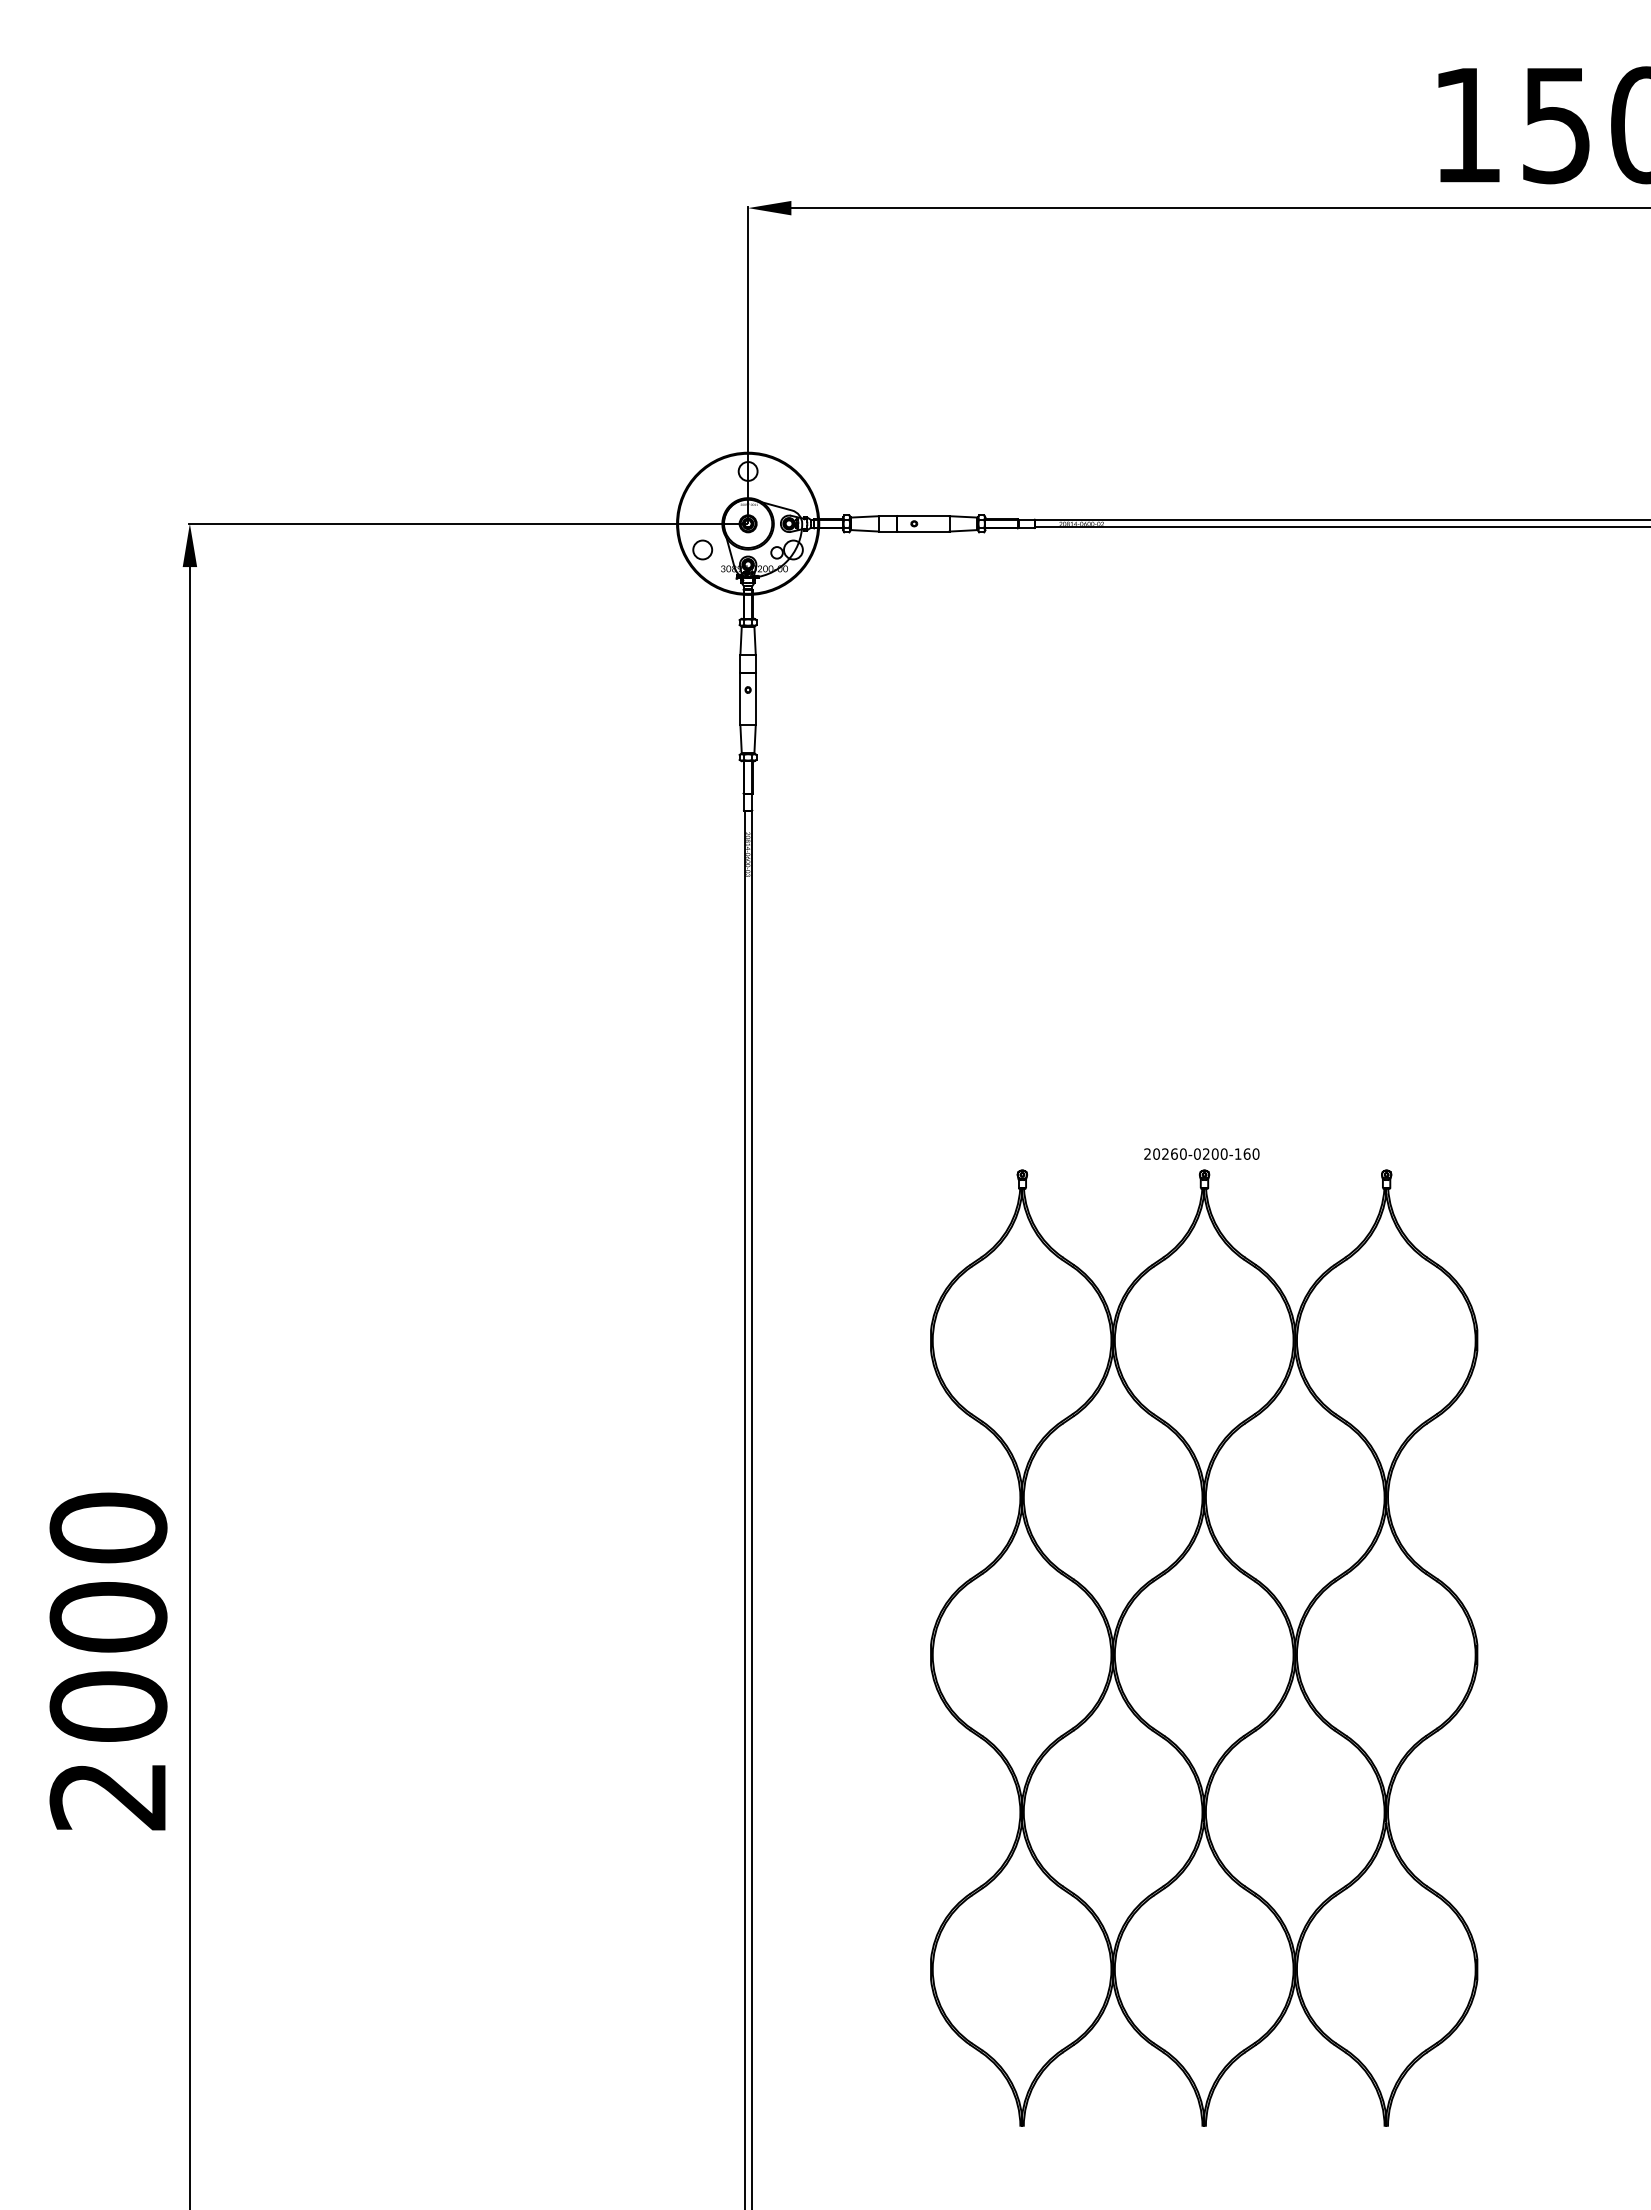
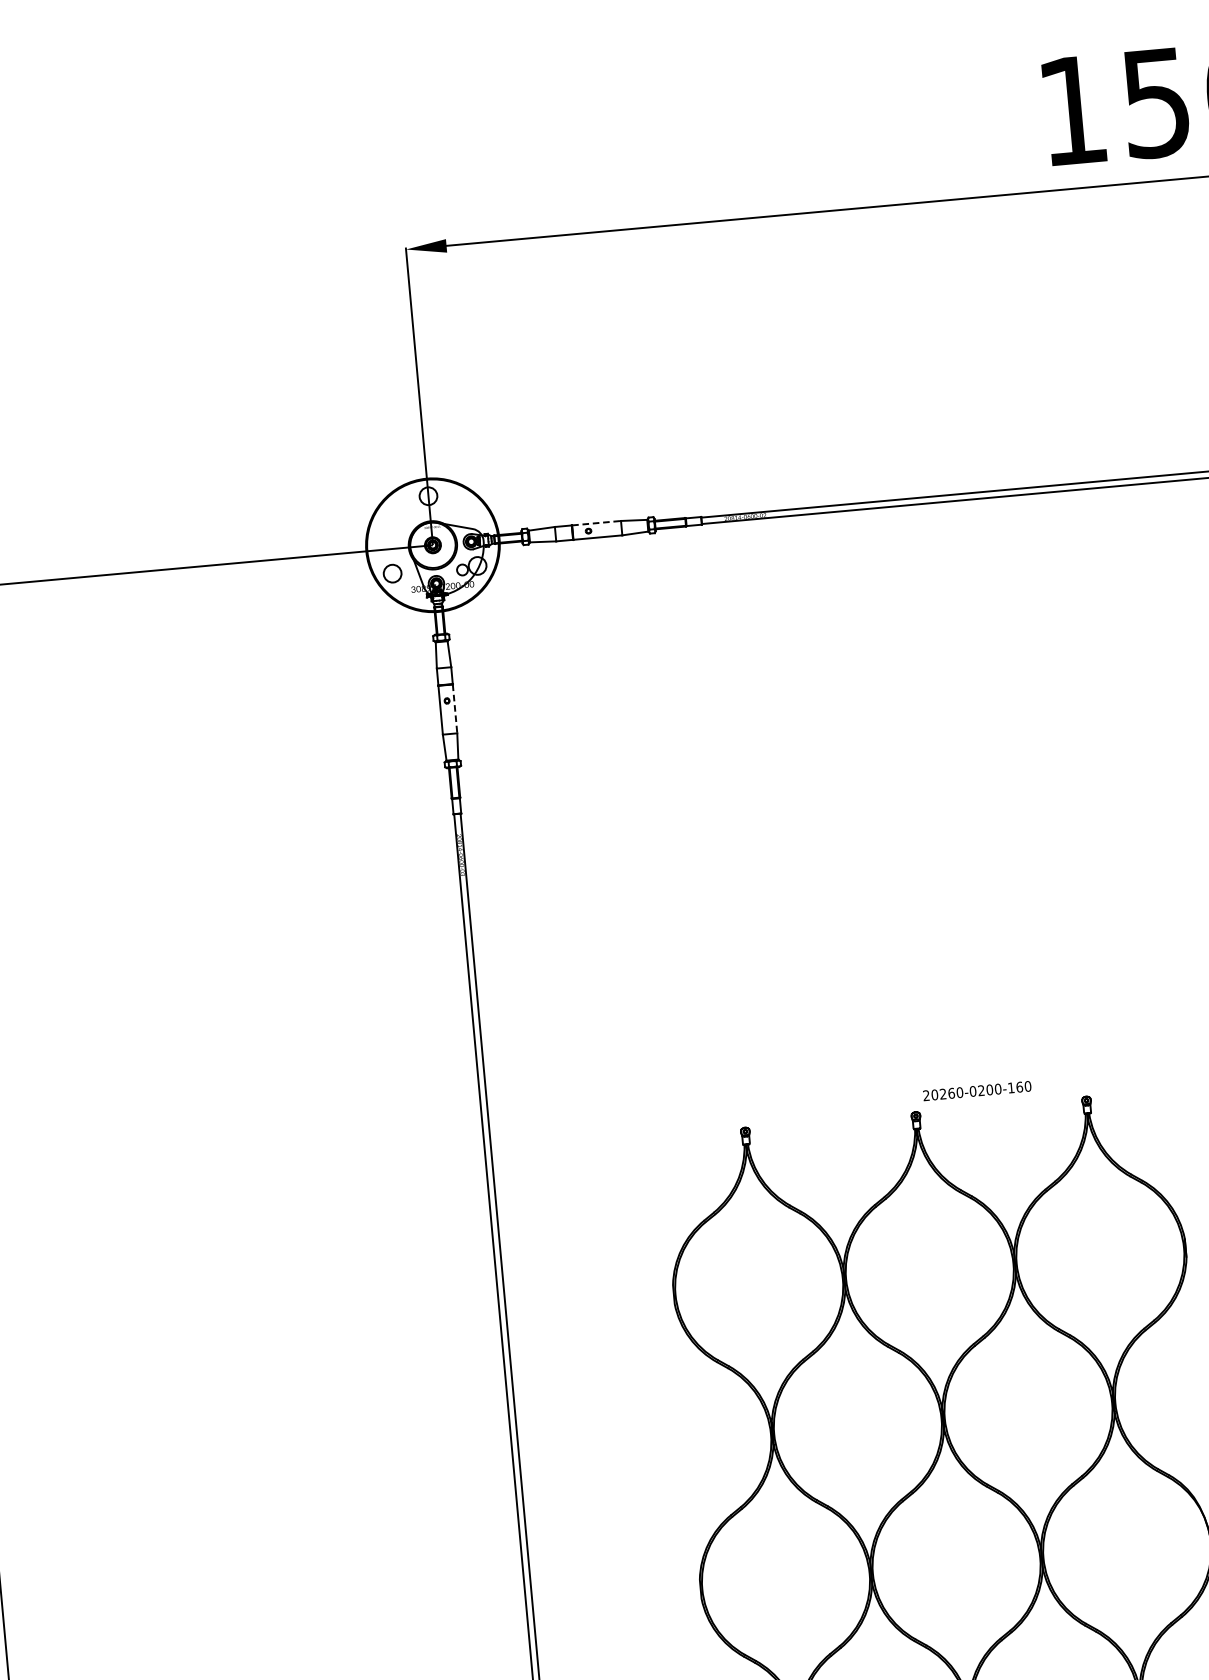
line: (924, 516) -> (597, 523), solid -> dashed
line: (755, 699) -> (454, 709), solid -> dashed
text: (1201, 1153) -> (976, 1090), moved

